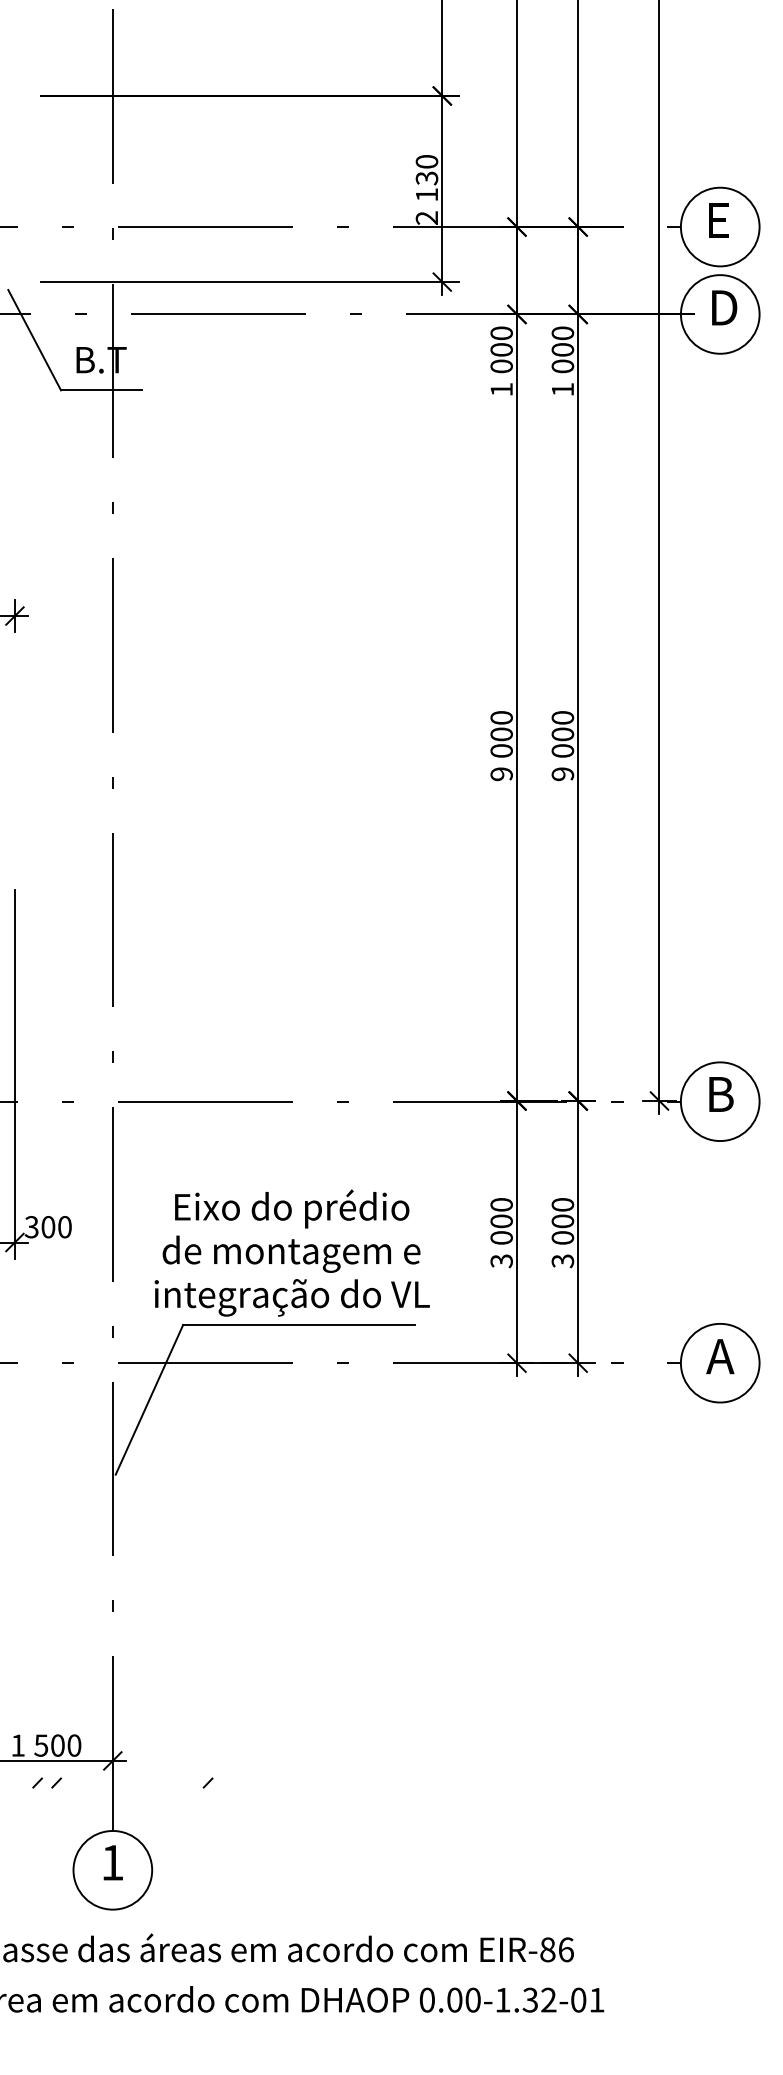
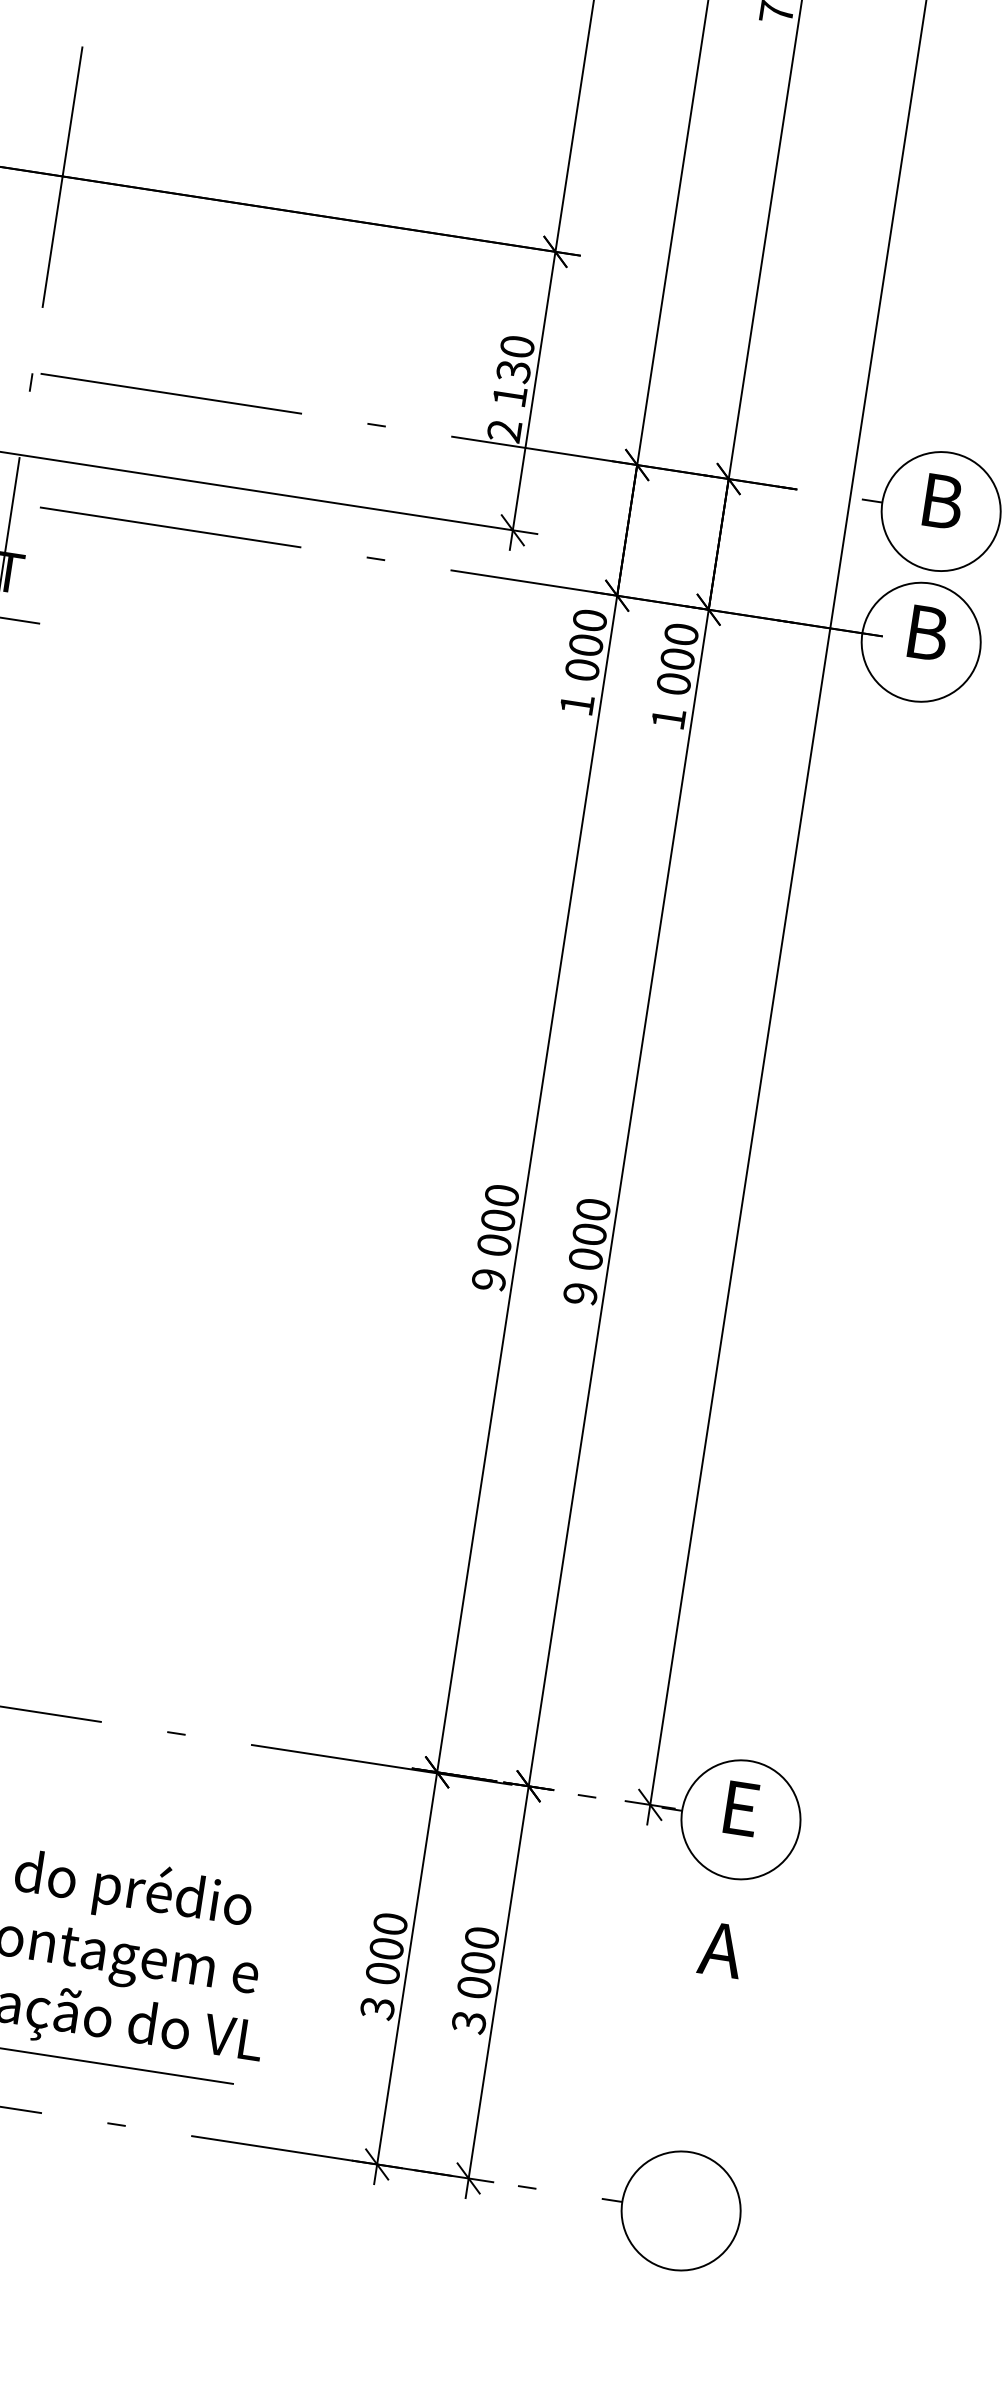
text: (720, 220) -> (943, 501), E -> B
text: (726, 307) -> (932, 633), D -> B
text: (721, 1094) -> (744, 1809), B -> E
text: (720, 1356) -> (721, 1949), moved

